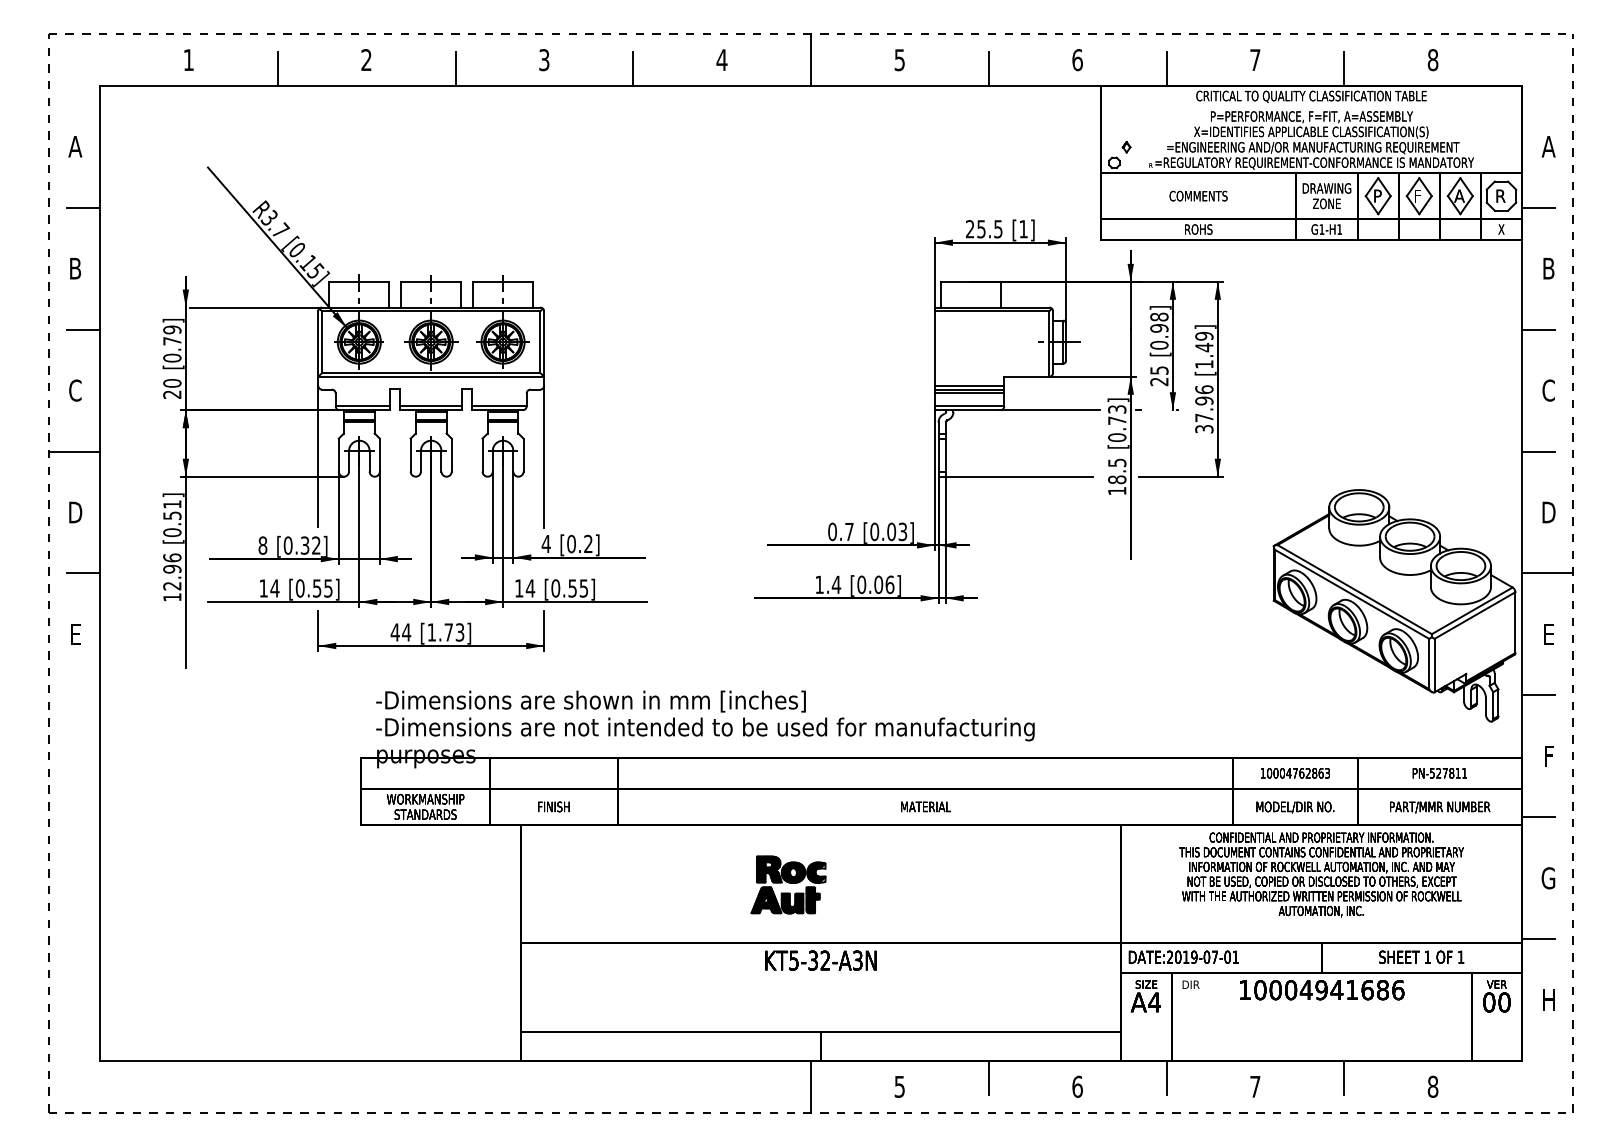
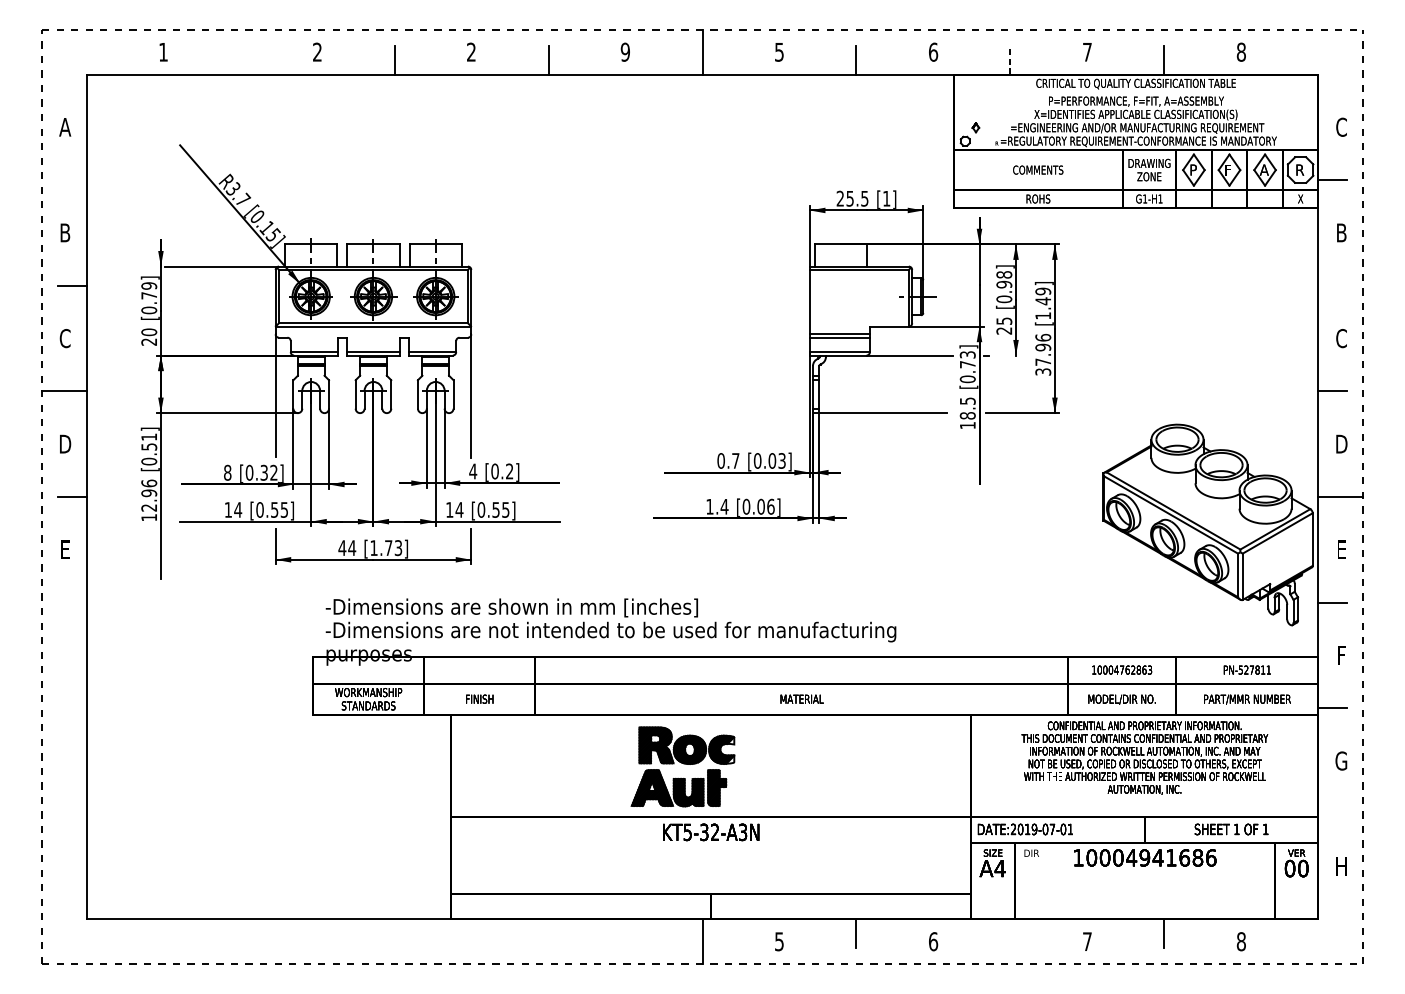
text: (544, 60) -> (471, 52), 3 -> 2
text: (721, 60) -> (624, 52), 4 -> 9
line: (277, 68) -> (240, 59), removed
line: (1166, 69) -> (1010, 60), solid -> dashed
text: (1548, 146) -> (1341, 127), A -> C
line: (82, 207) -> (71, 179), removed
line: (1538, 329) -> (1332, 285), removed
line: (969, 393) -> (839, 341), removed
part: (788, 884) -> (683, 766), size x1.6
line: (1538, 939) -> (1332, 814), removed
line: (1166, 1077) -> (1010, 933), removed

